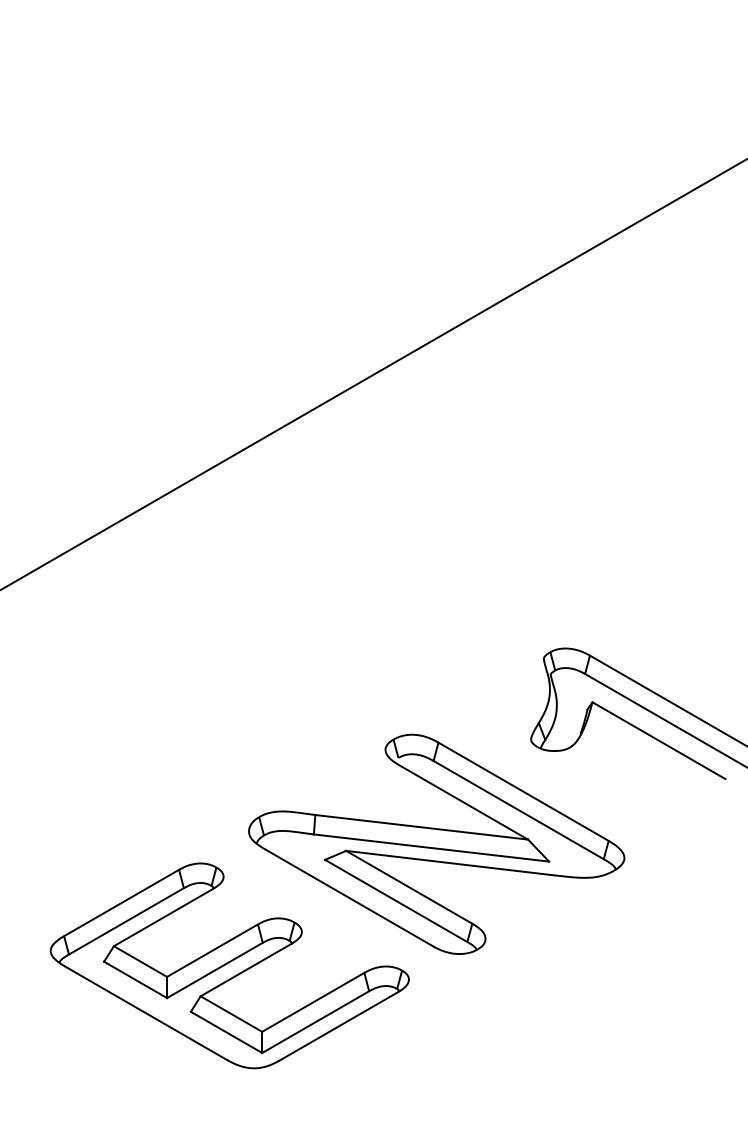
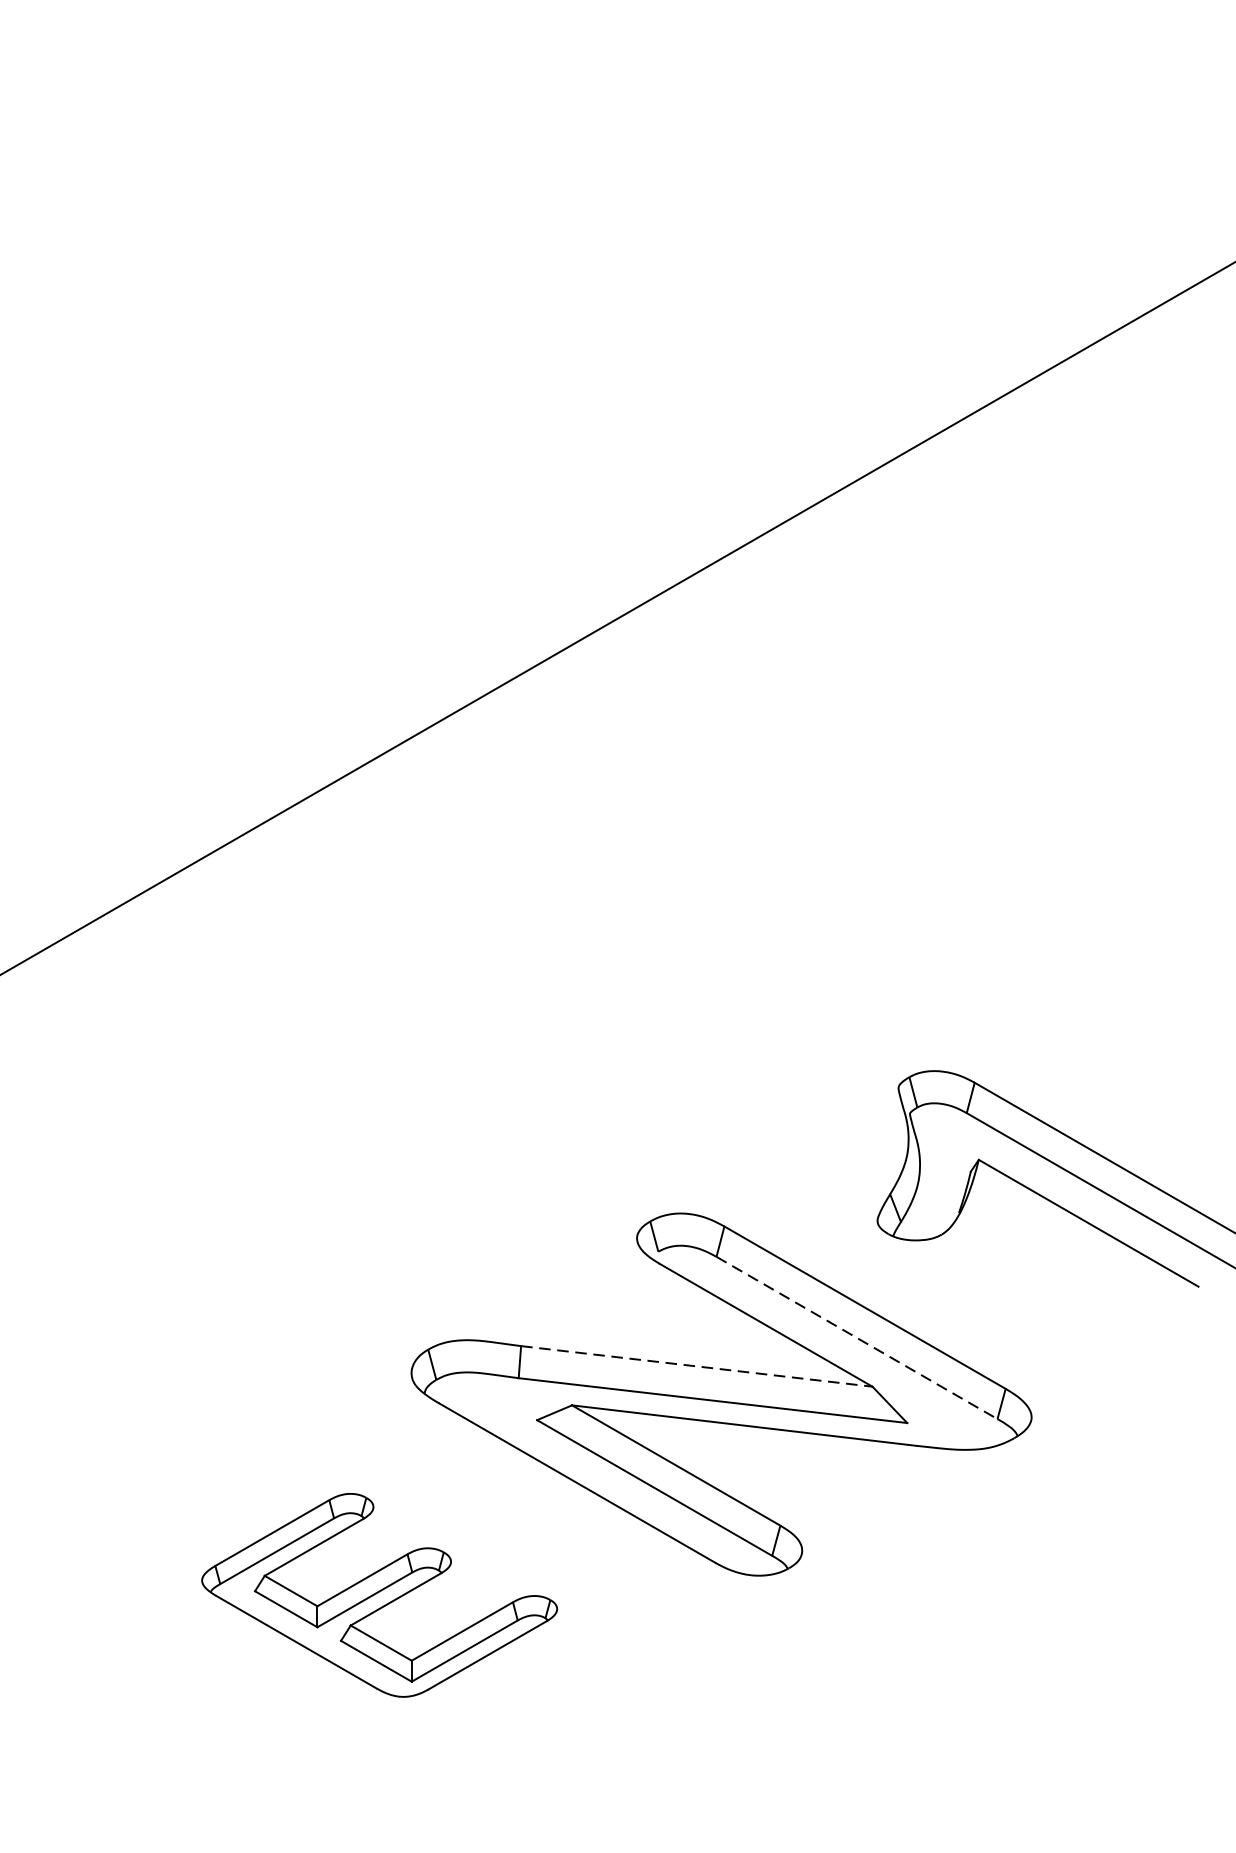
line: (519, 810) -> (858, 1338), solid -> dashed
line: (422, 827) -> (698, 1366), solid -> dashed
part: (229, 965) -> (379, 1594), size x0.6

